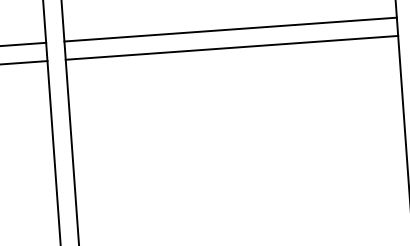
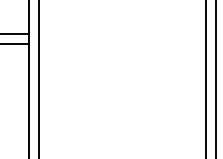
line: (230, 29) -> (122, 34), removed
line: (232, 47) -> (122, 43), removed

